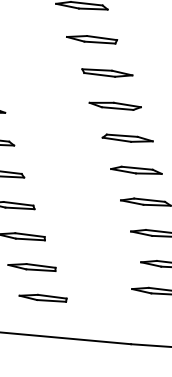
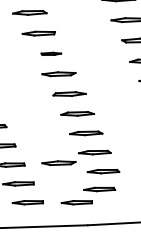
part: (107, 72) -> (51, 53), size x0.6
part: (97, 243) -> (58, 163), added
part: (117, 306) -> (76, 202), added

